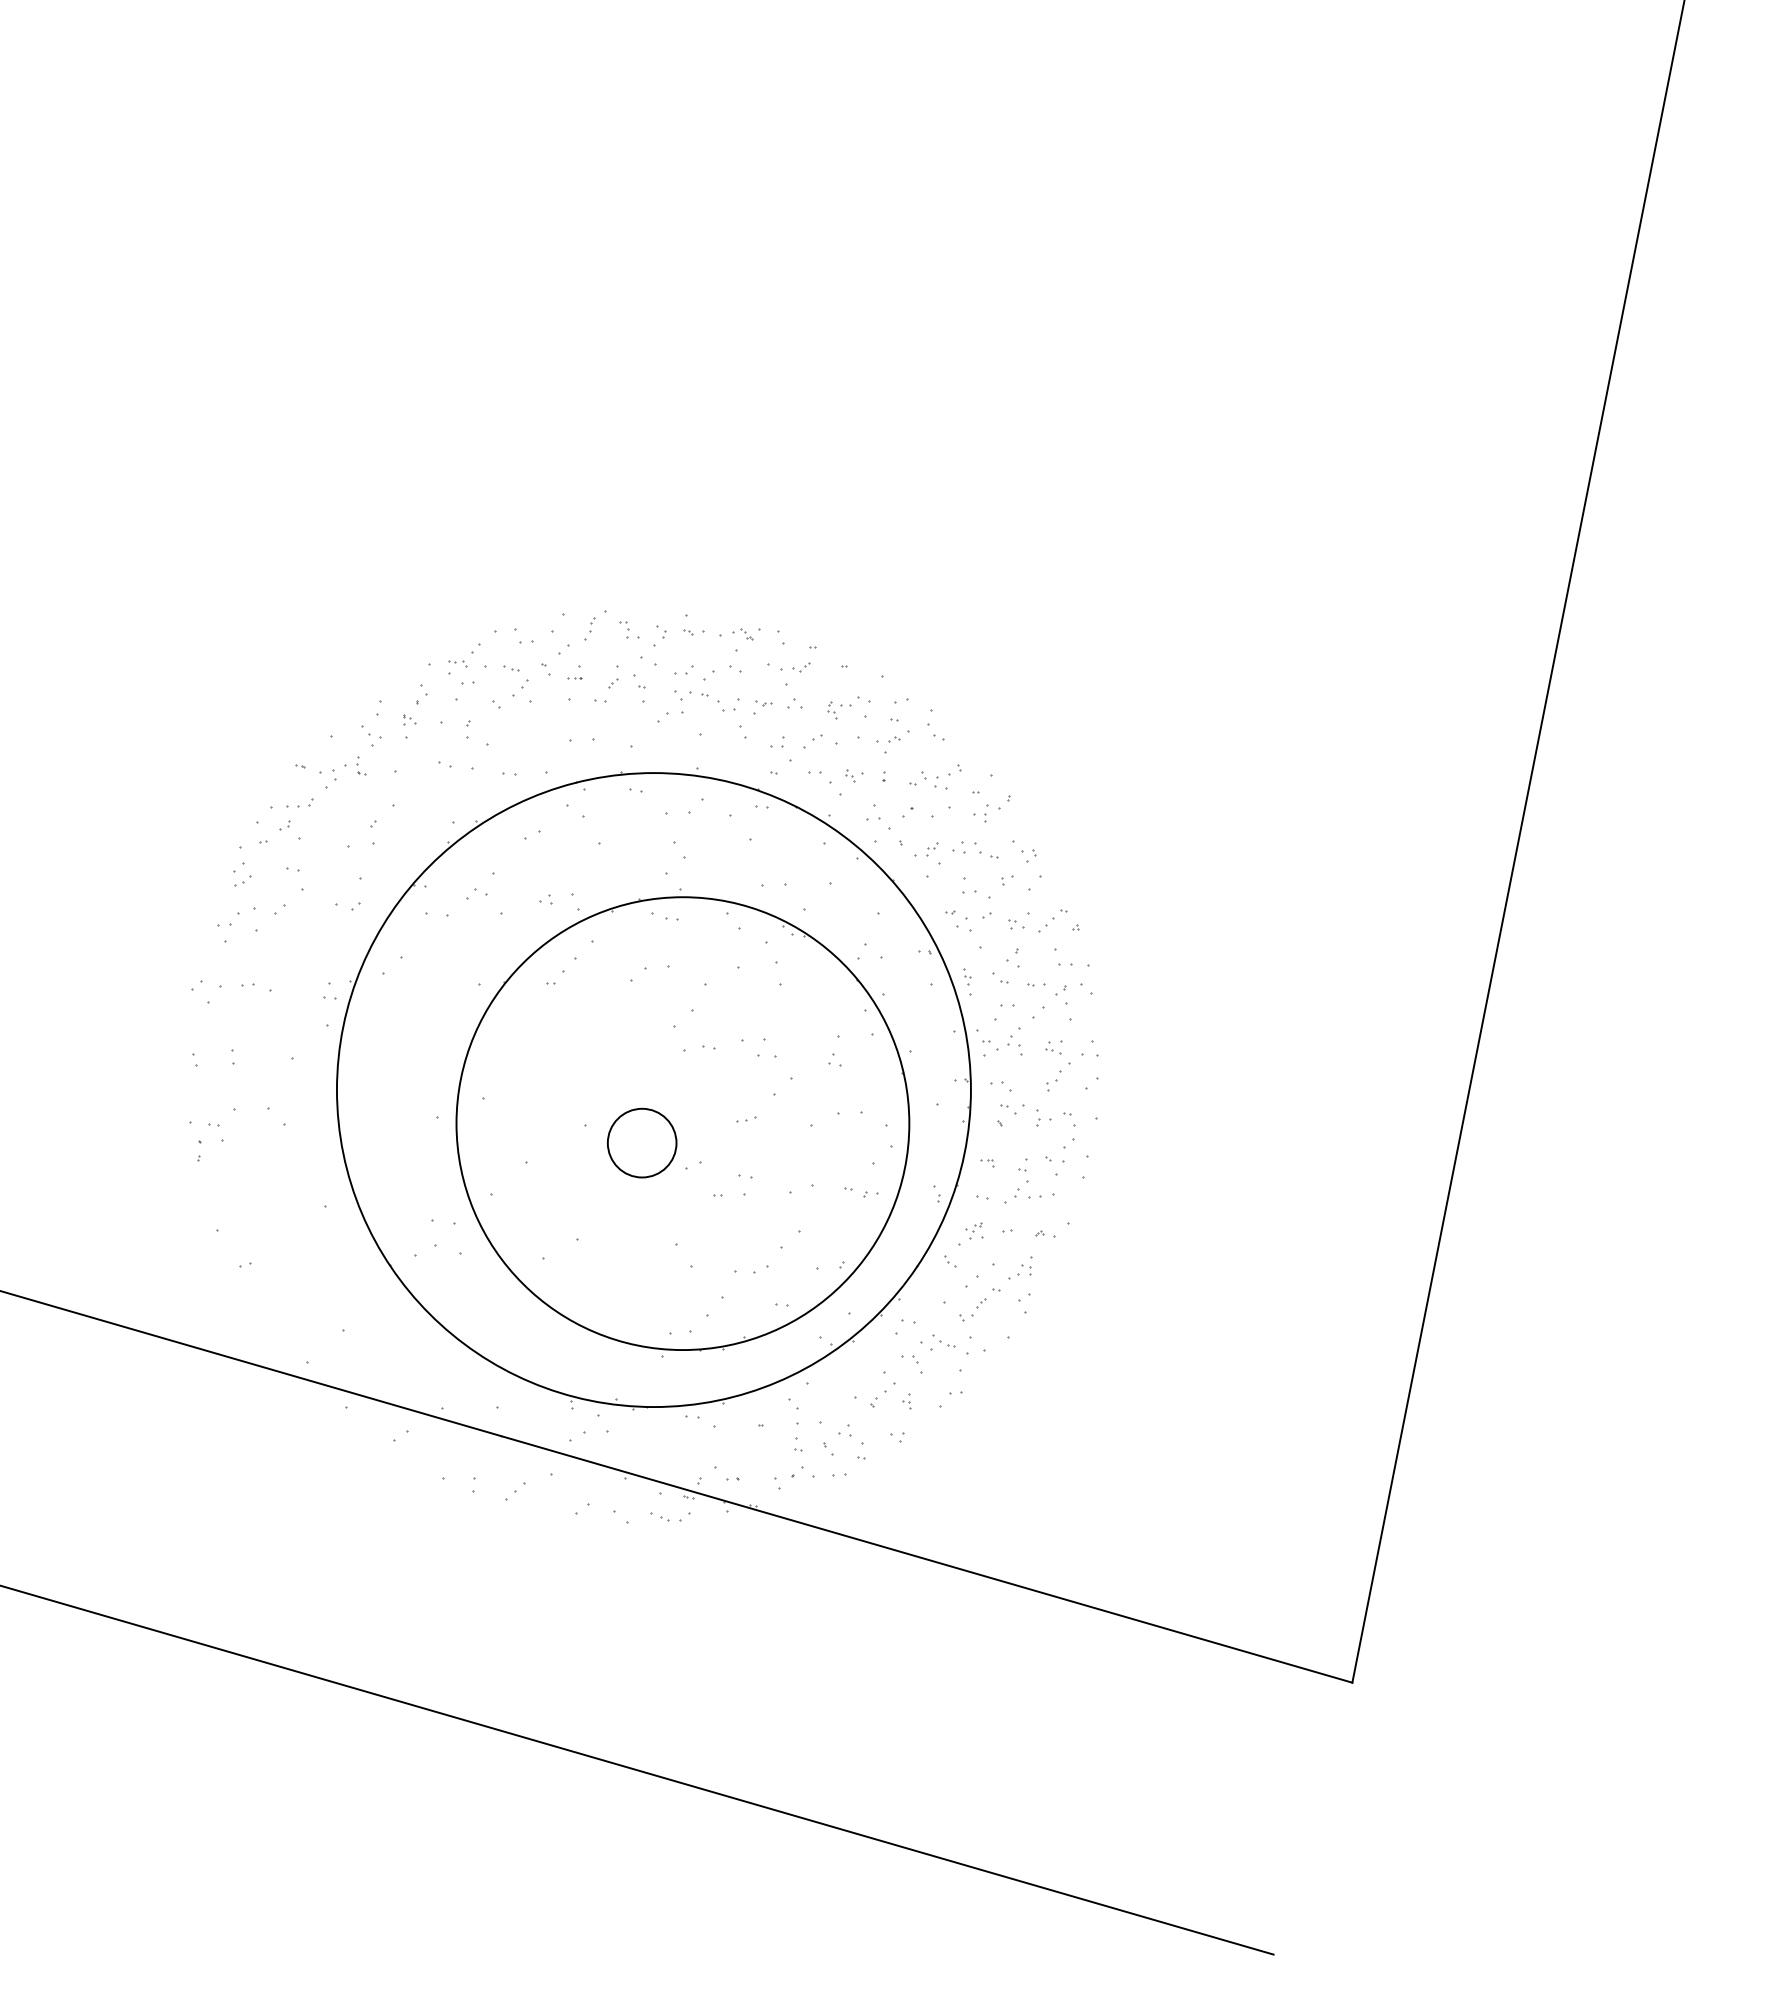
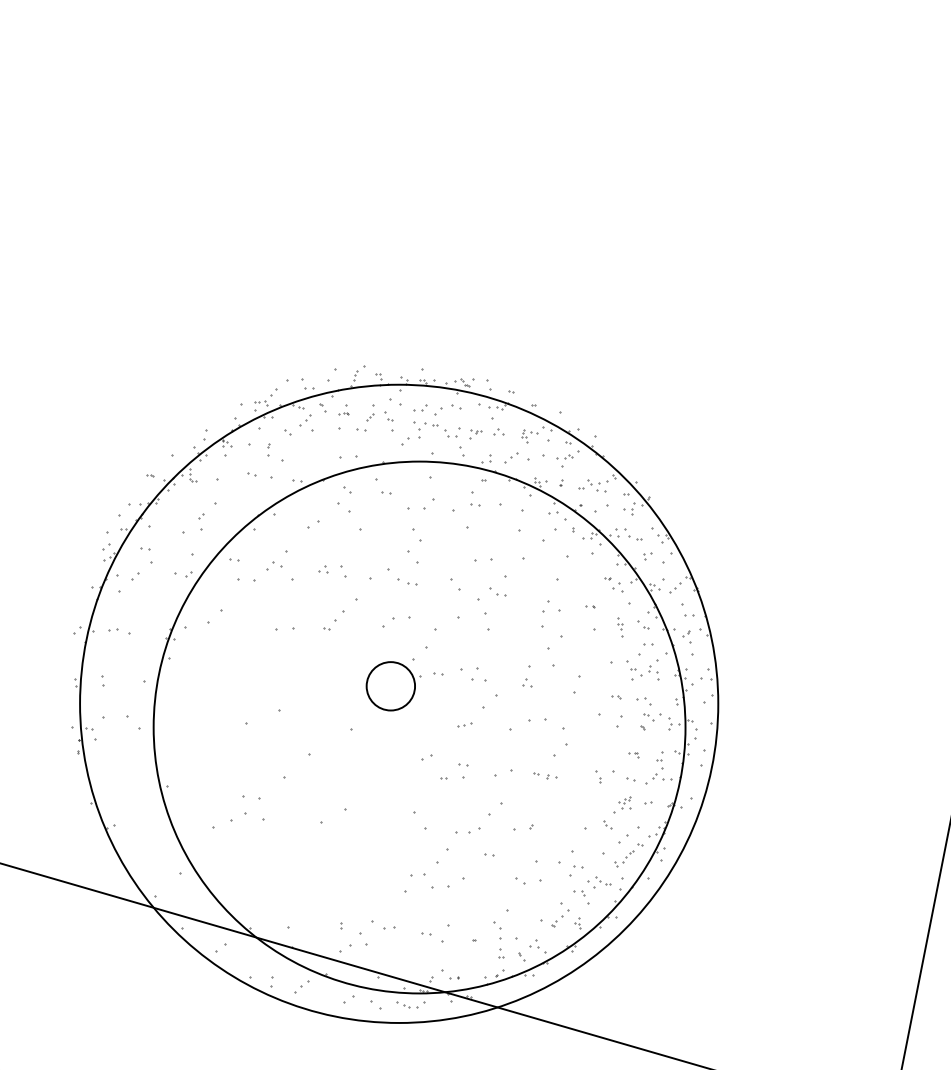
circle: (653, 1089) -> (398, 703), size x1.43
circle: (682, 1123) -> (419, 727), size x1.67
circle: (642, 1142) -> (391, 685), moved

